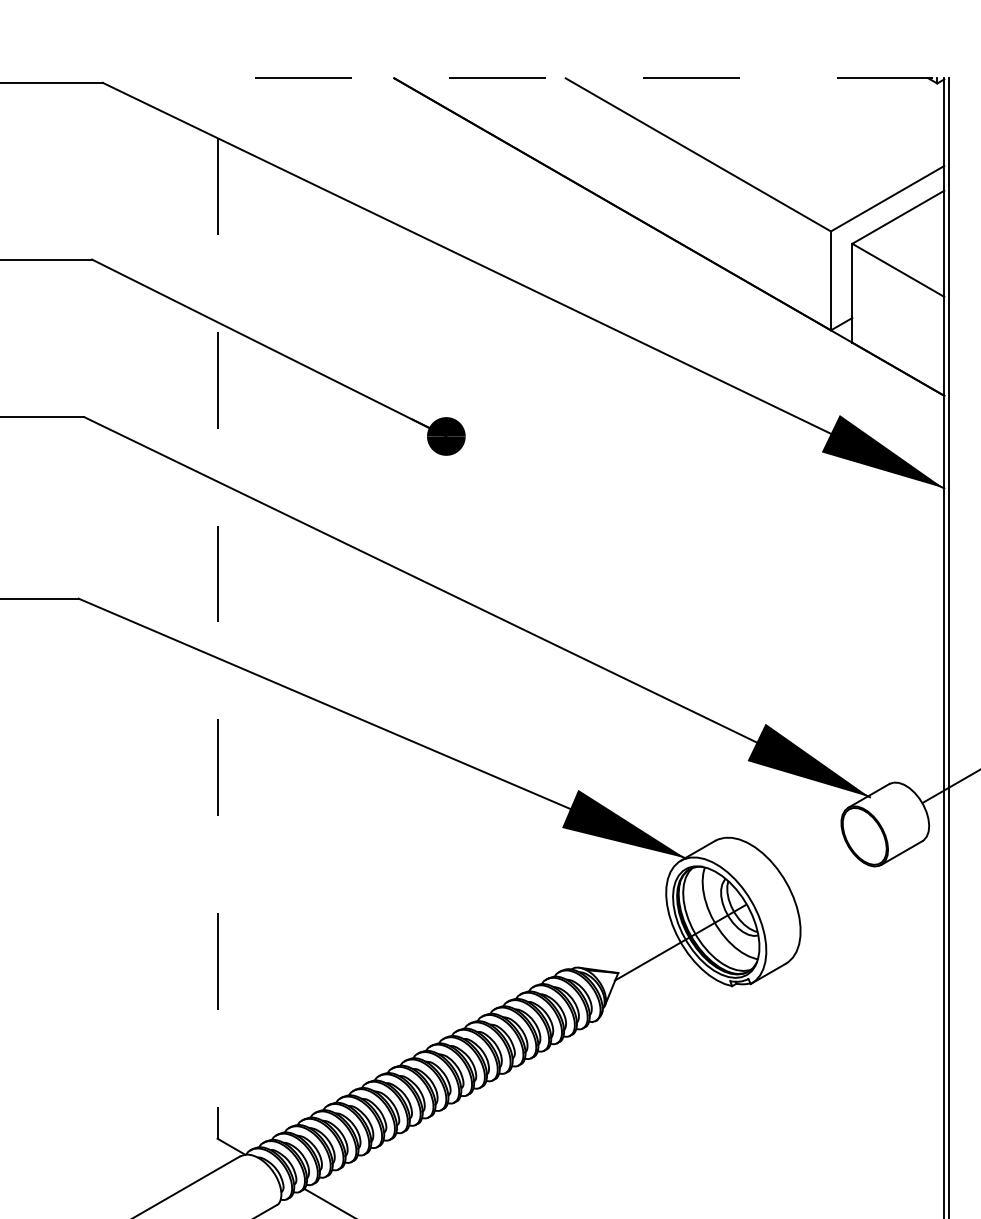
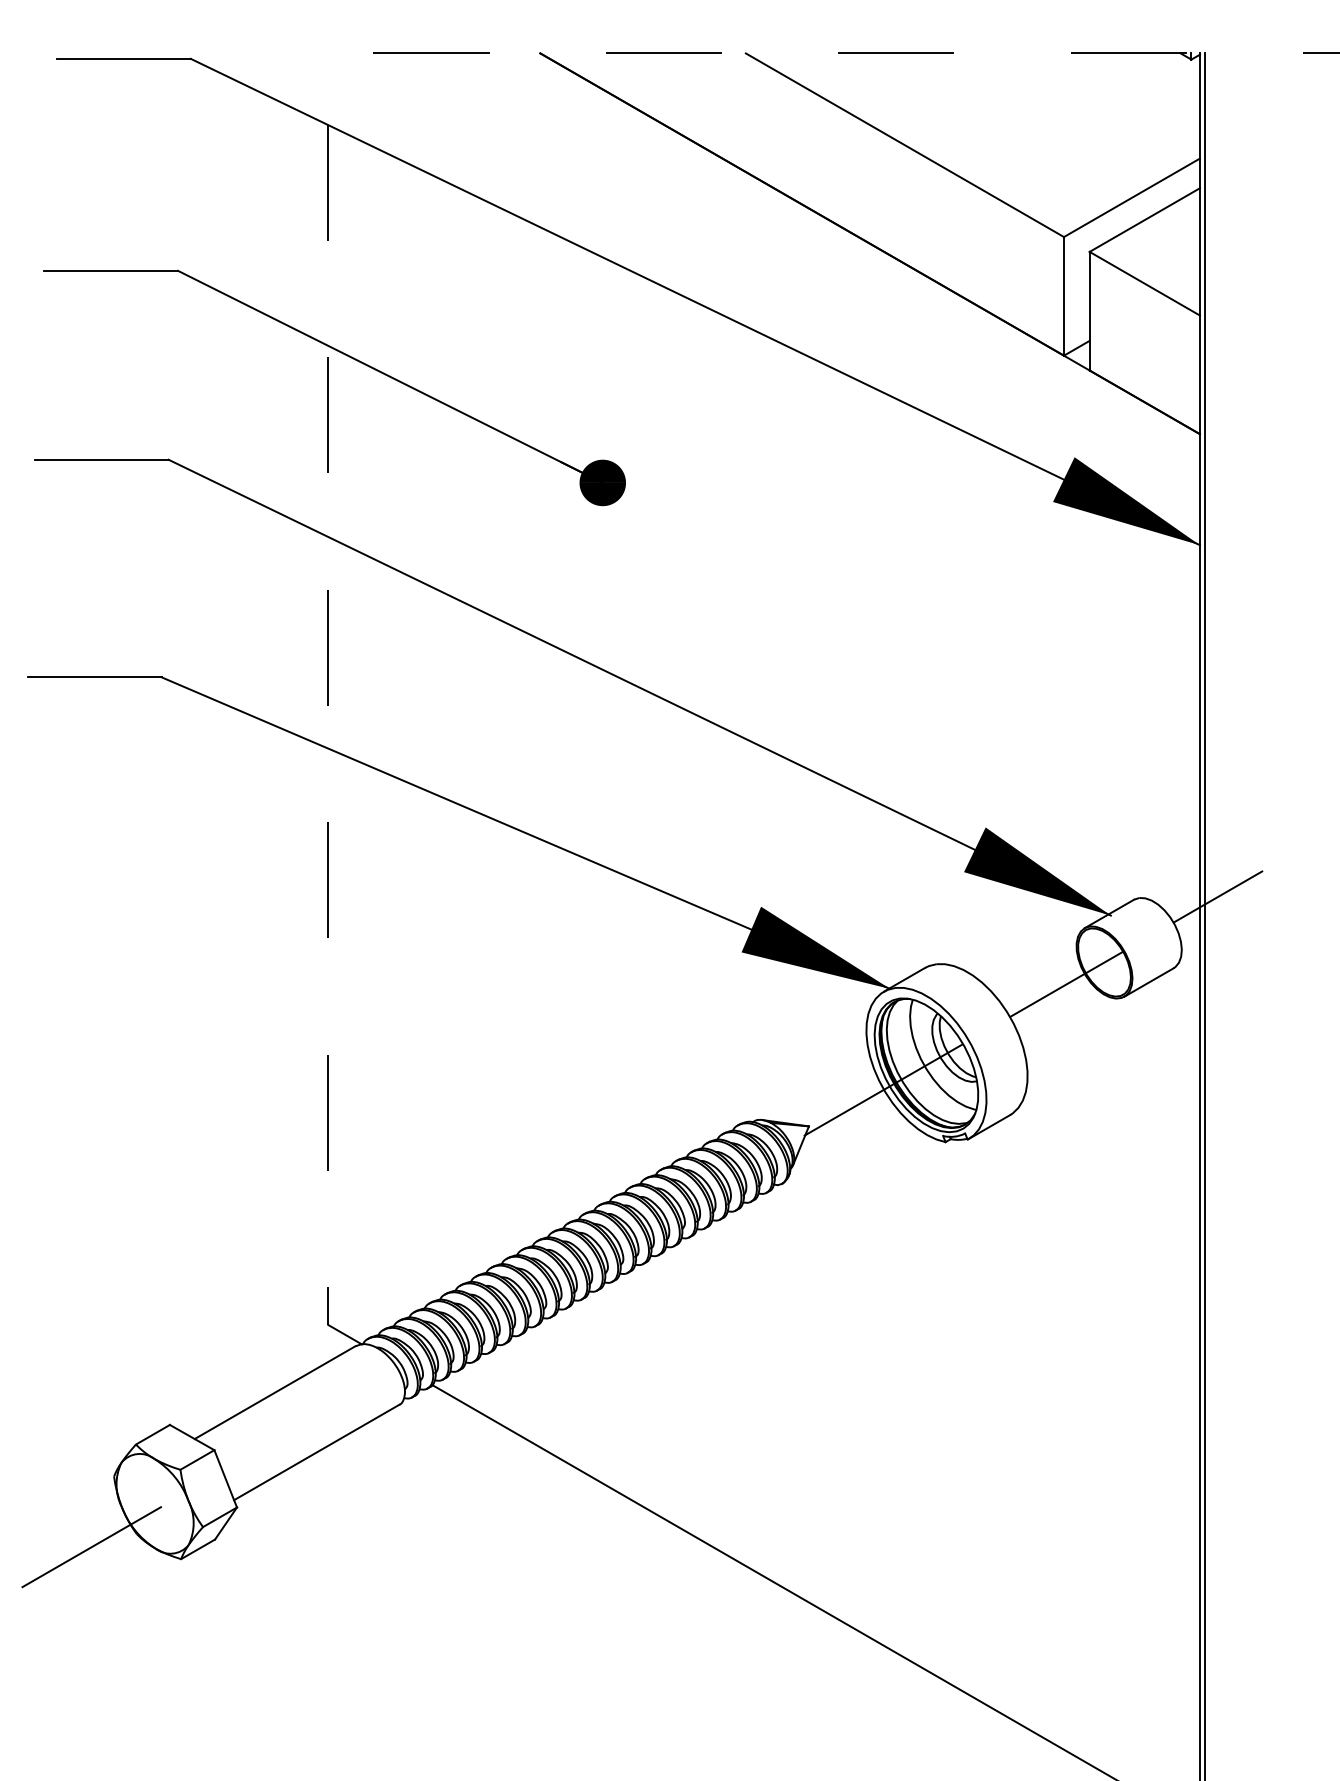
line: (833, 854) -> (1066, 984), added

